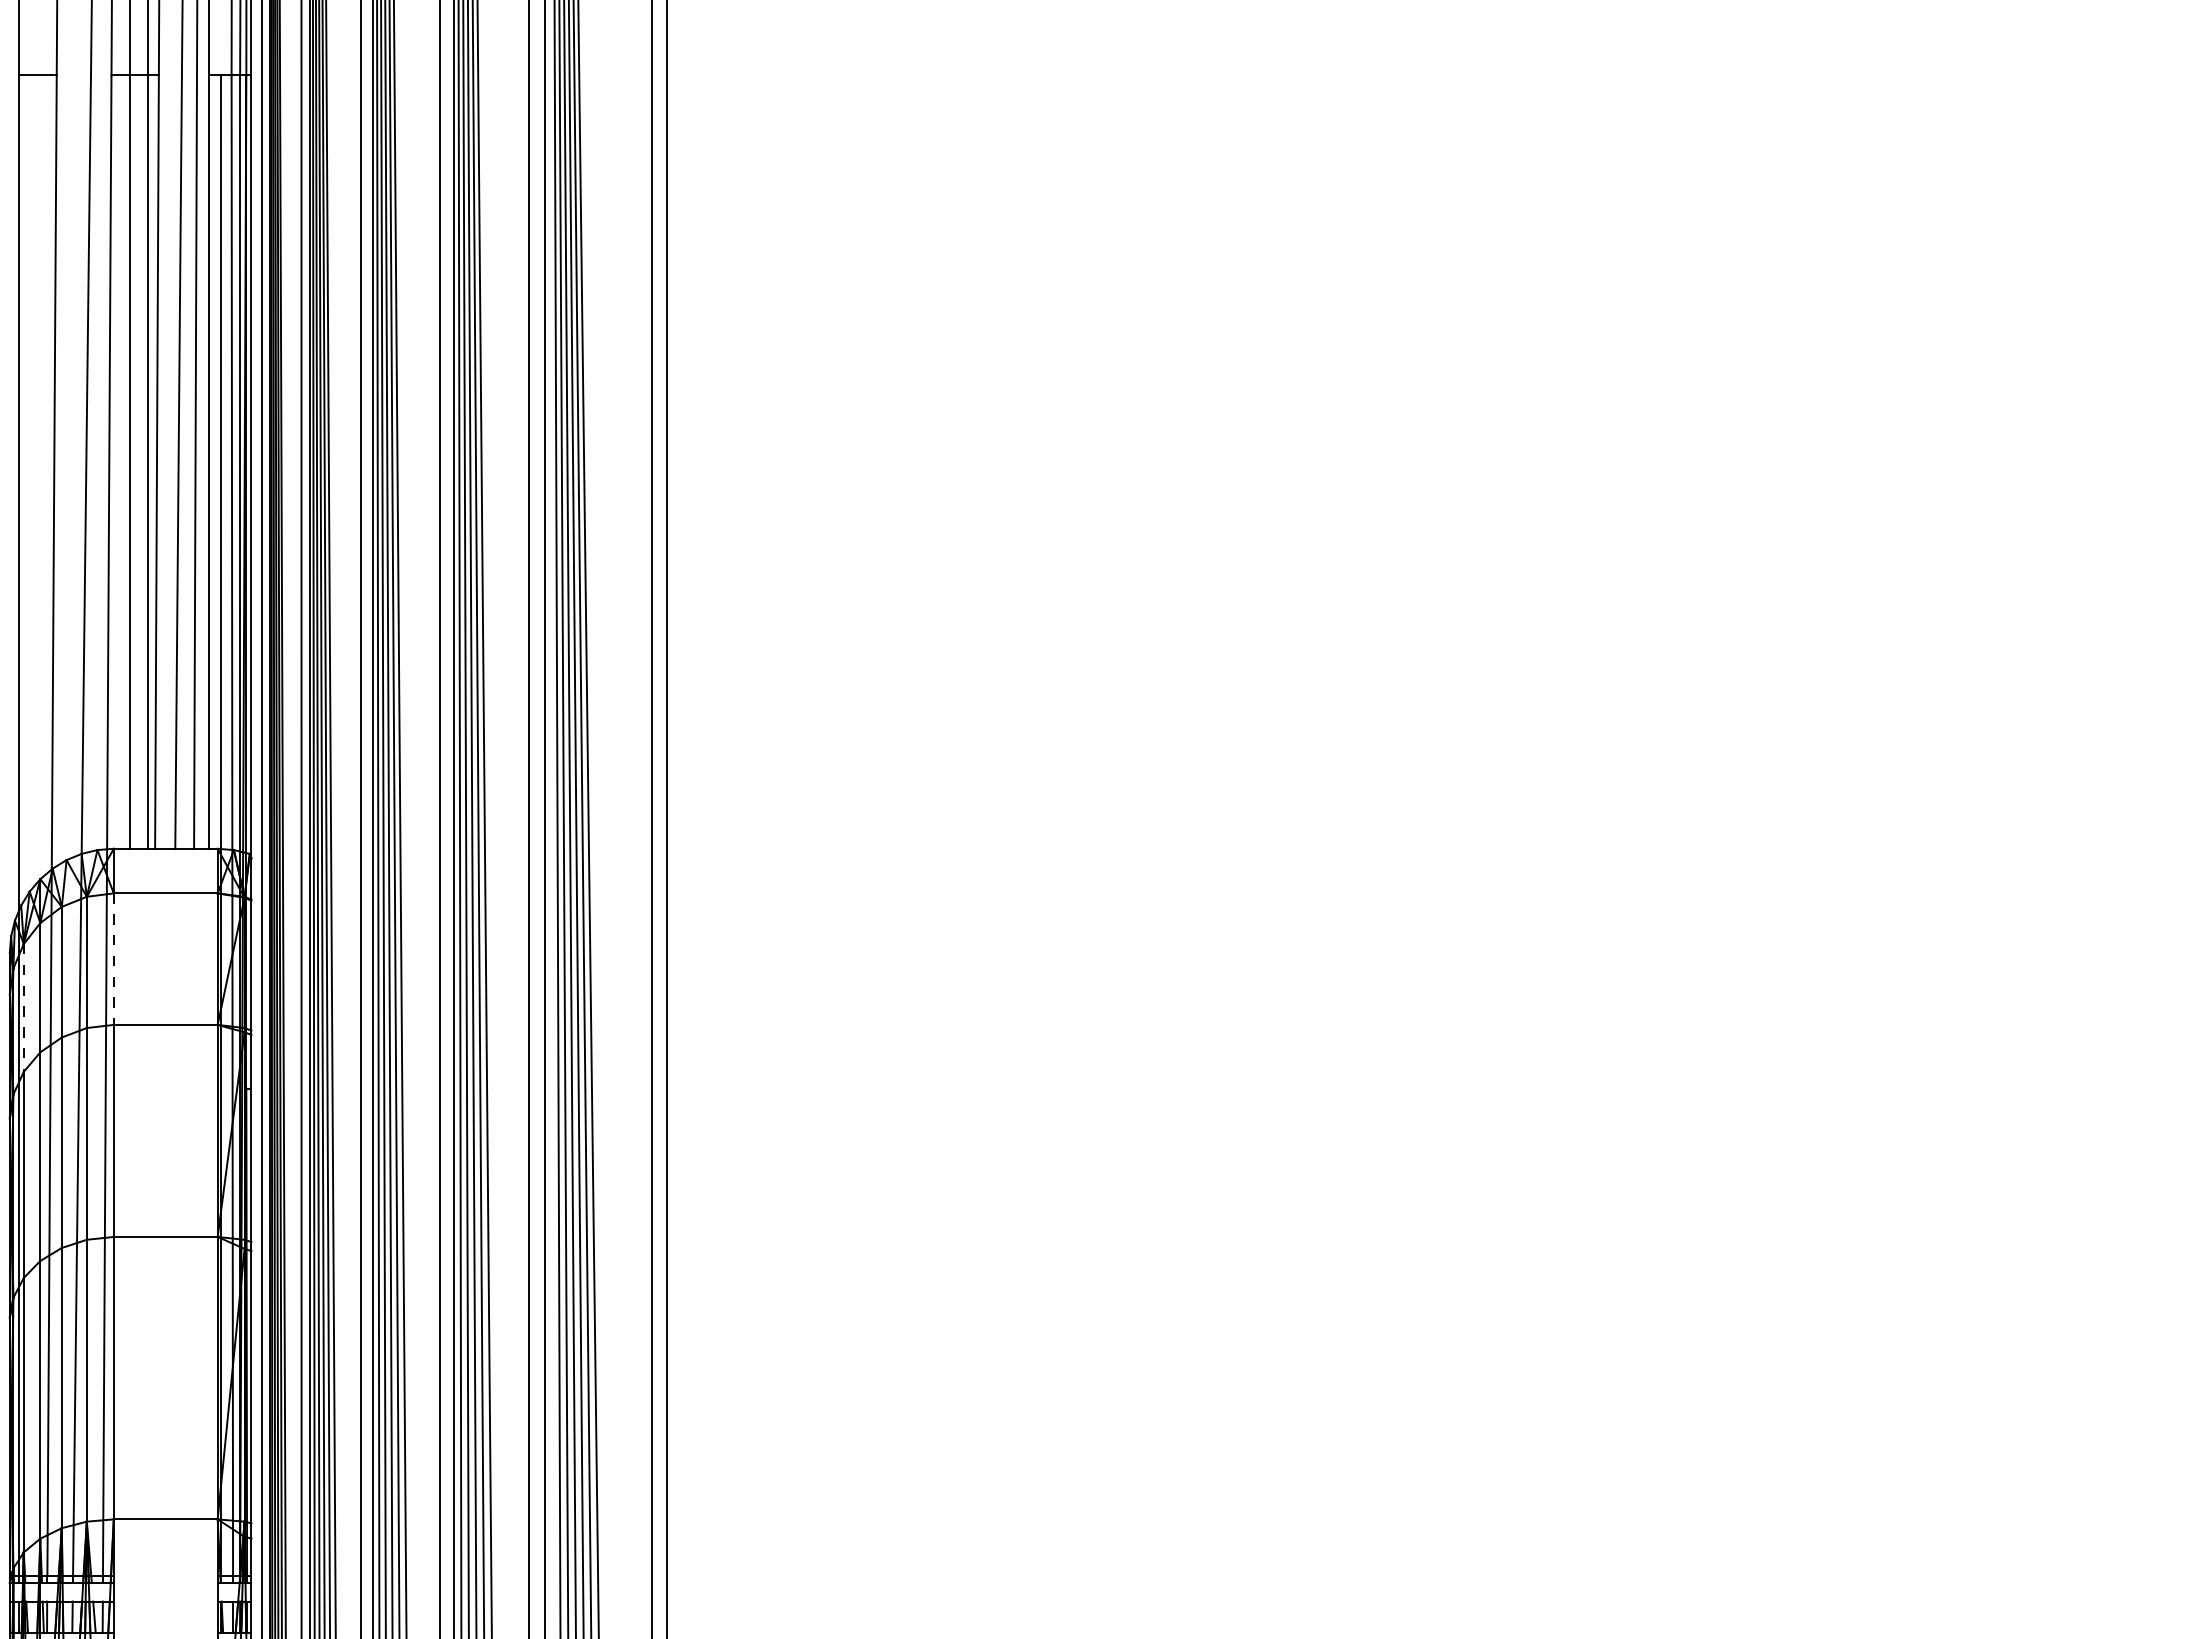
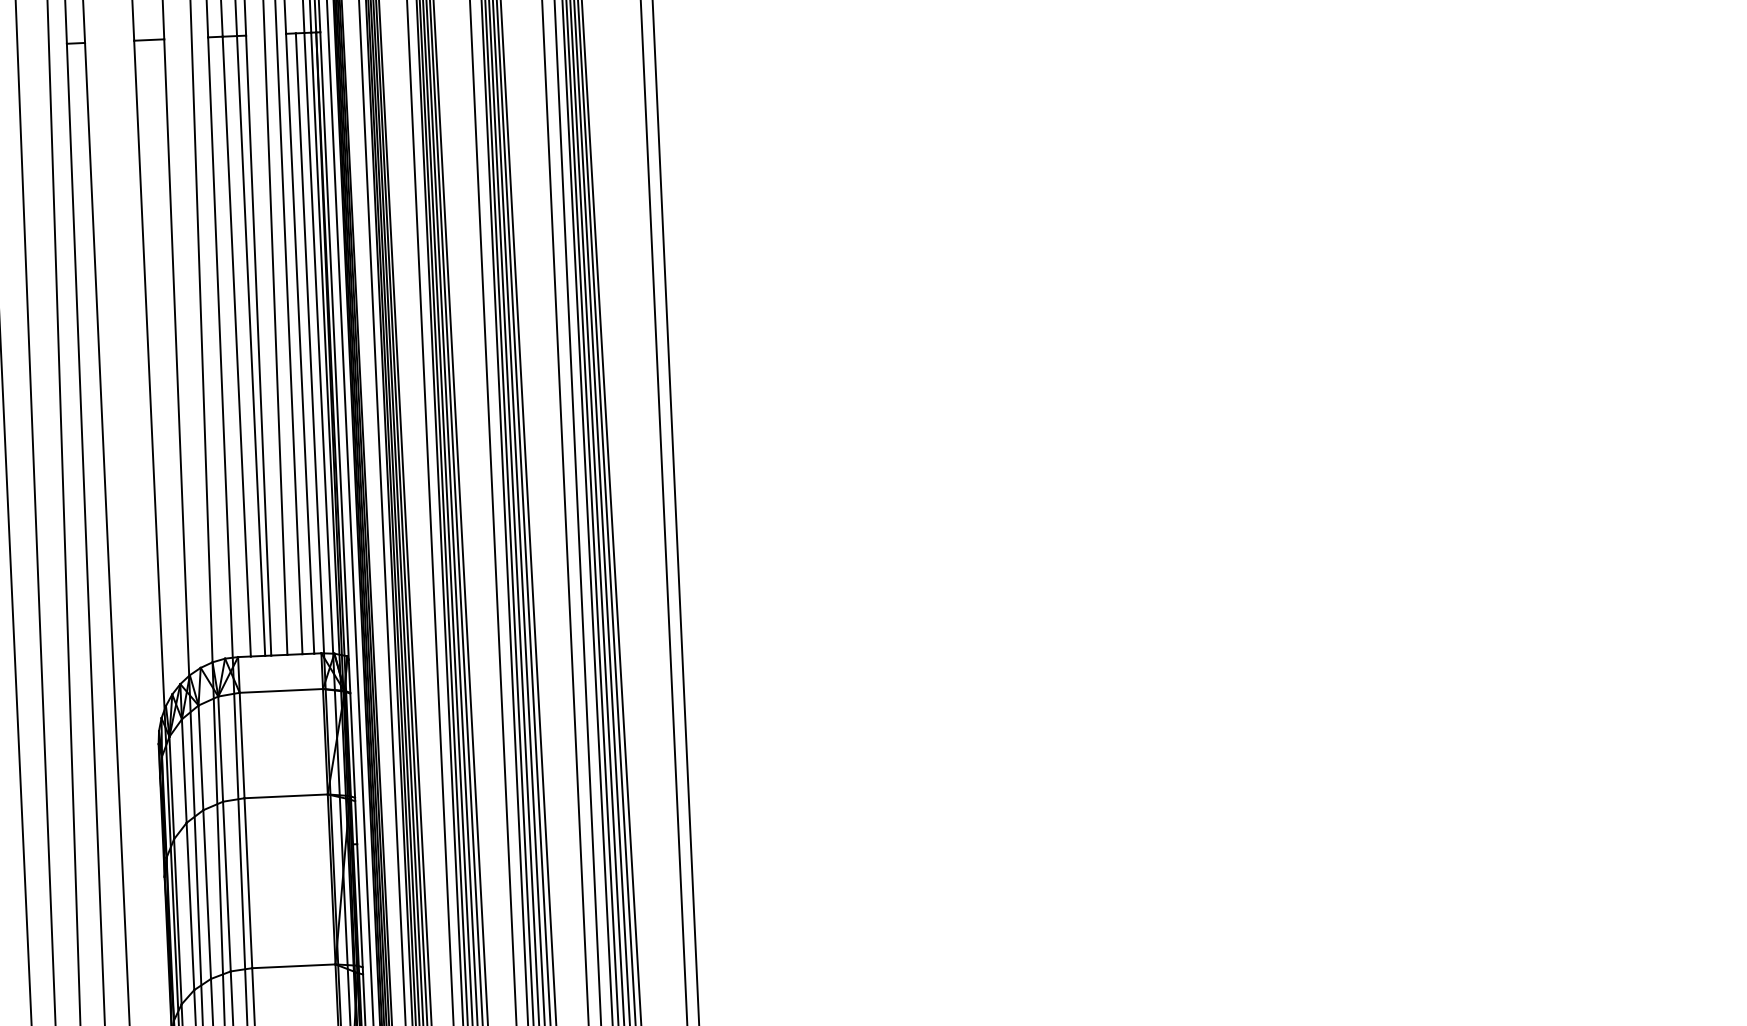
line: (113, 959) -> (241, 745), dashed -> solid
line: (23, 1007) -> (171, 787), dashed -> solid

